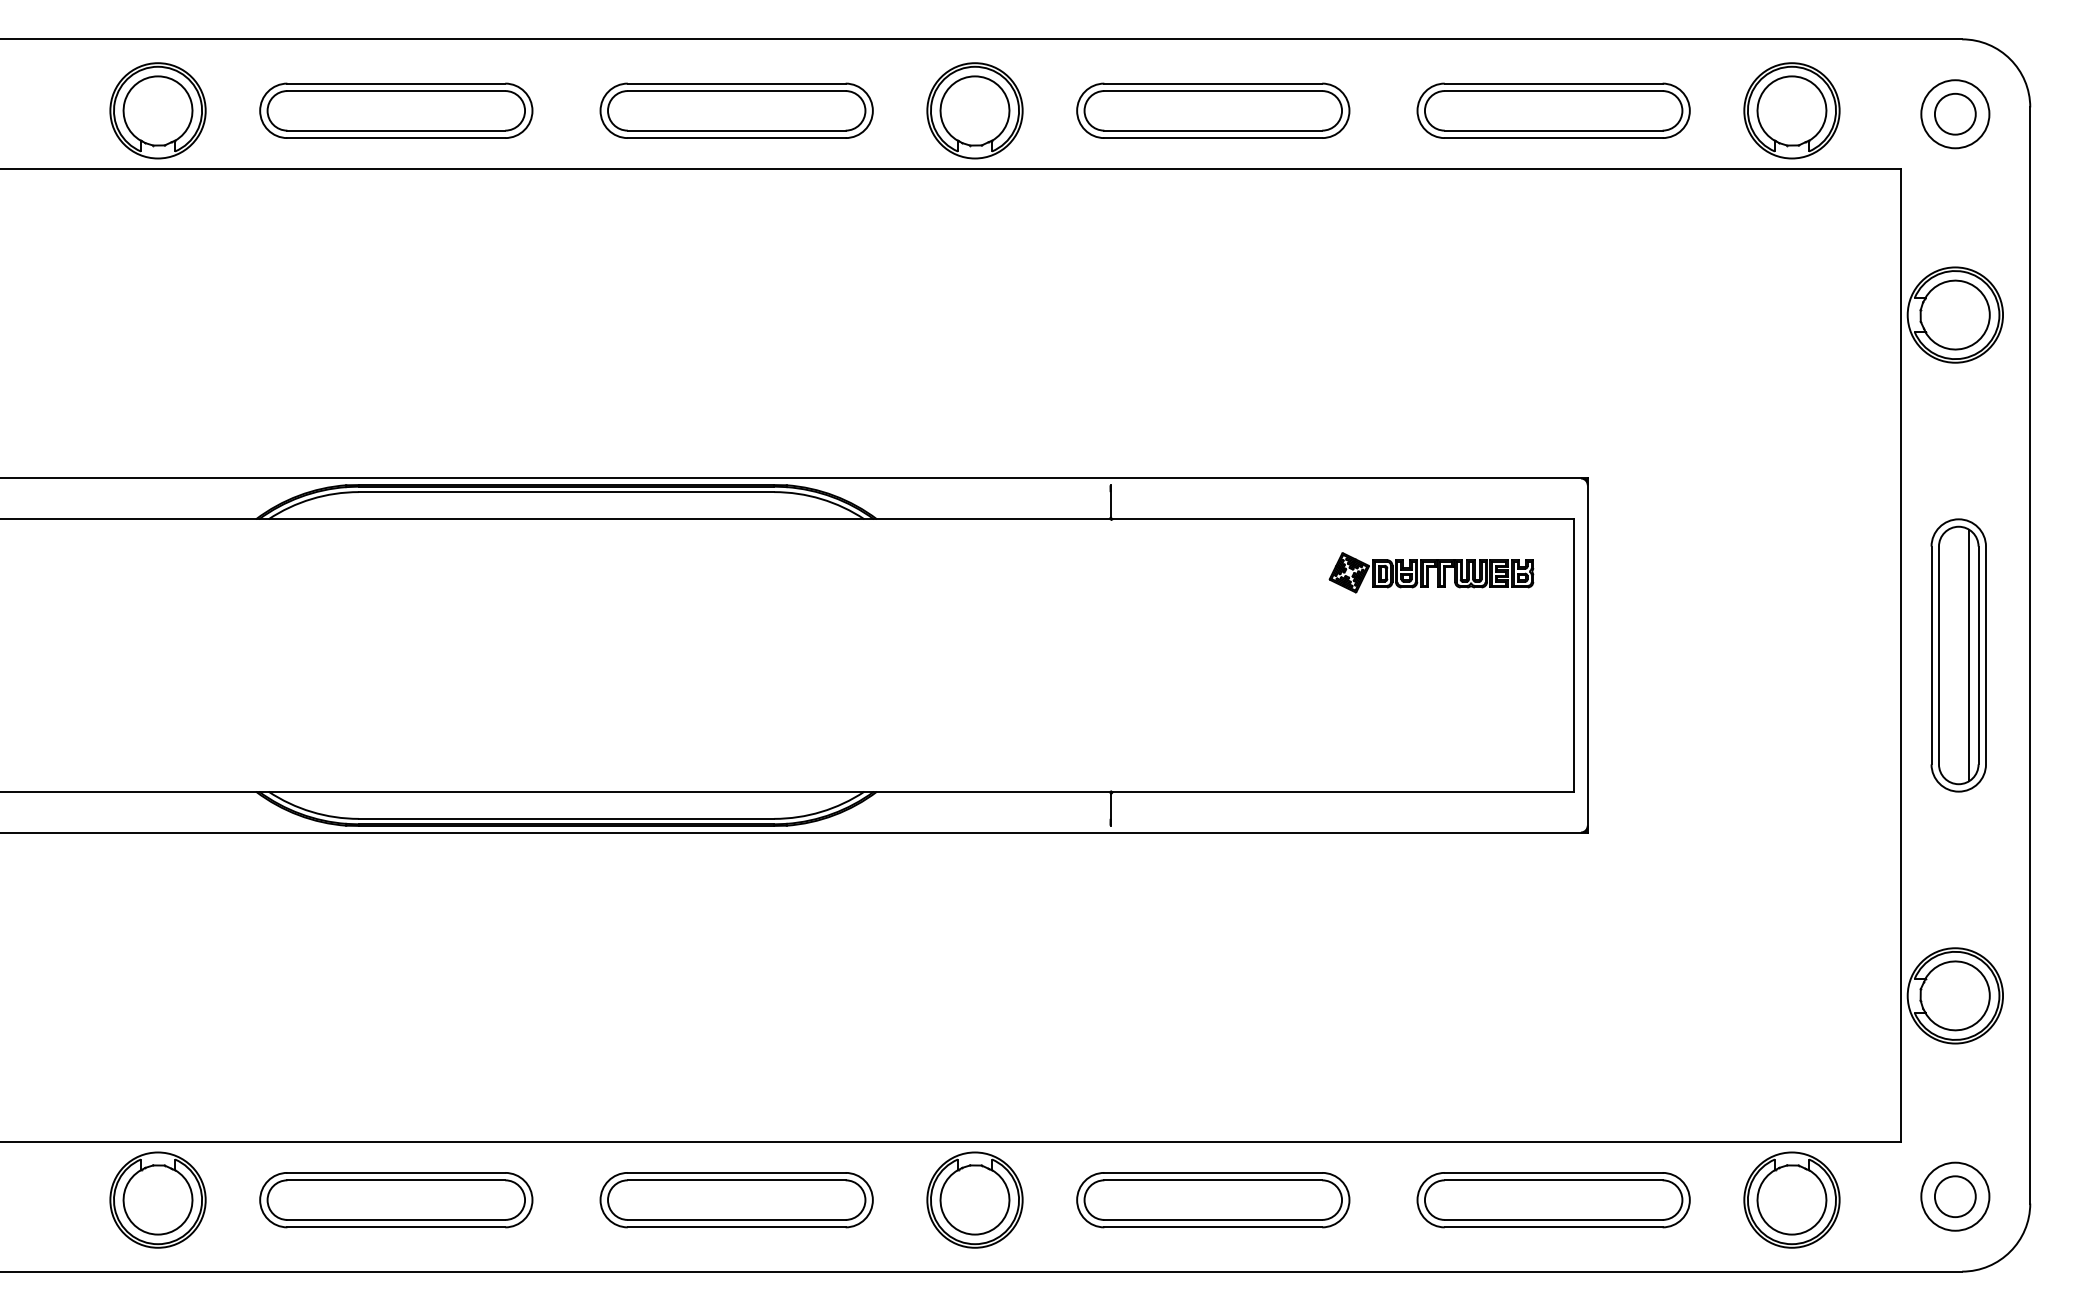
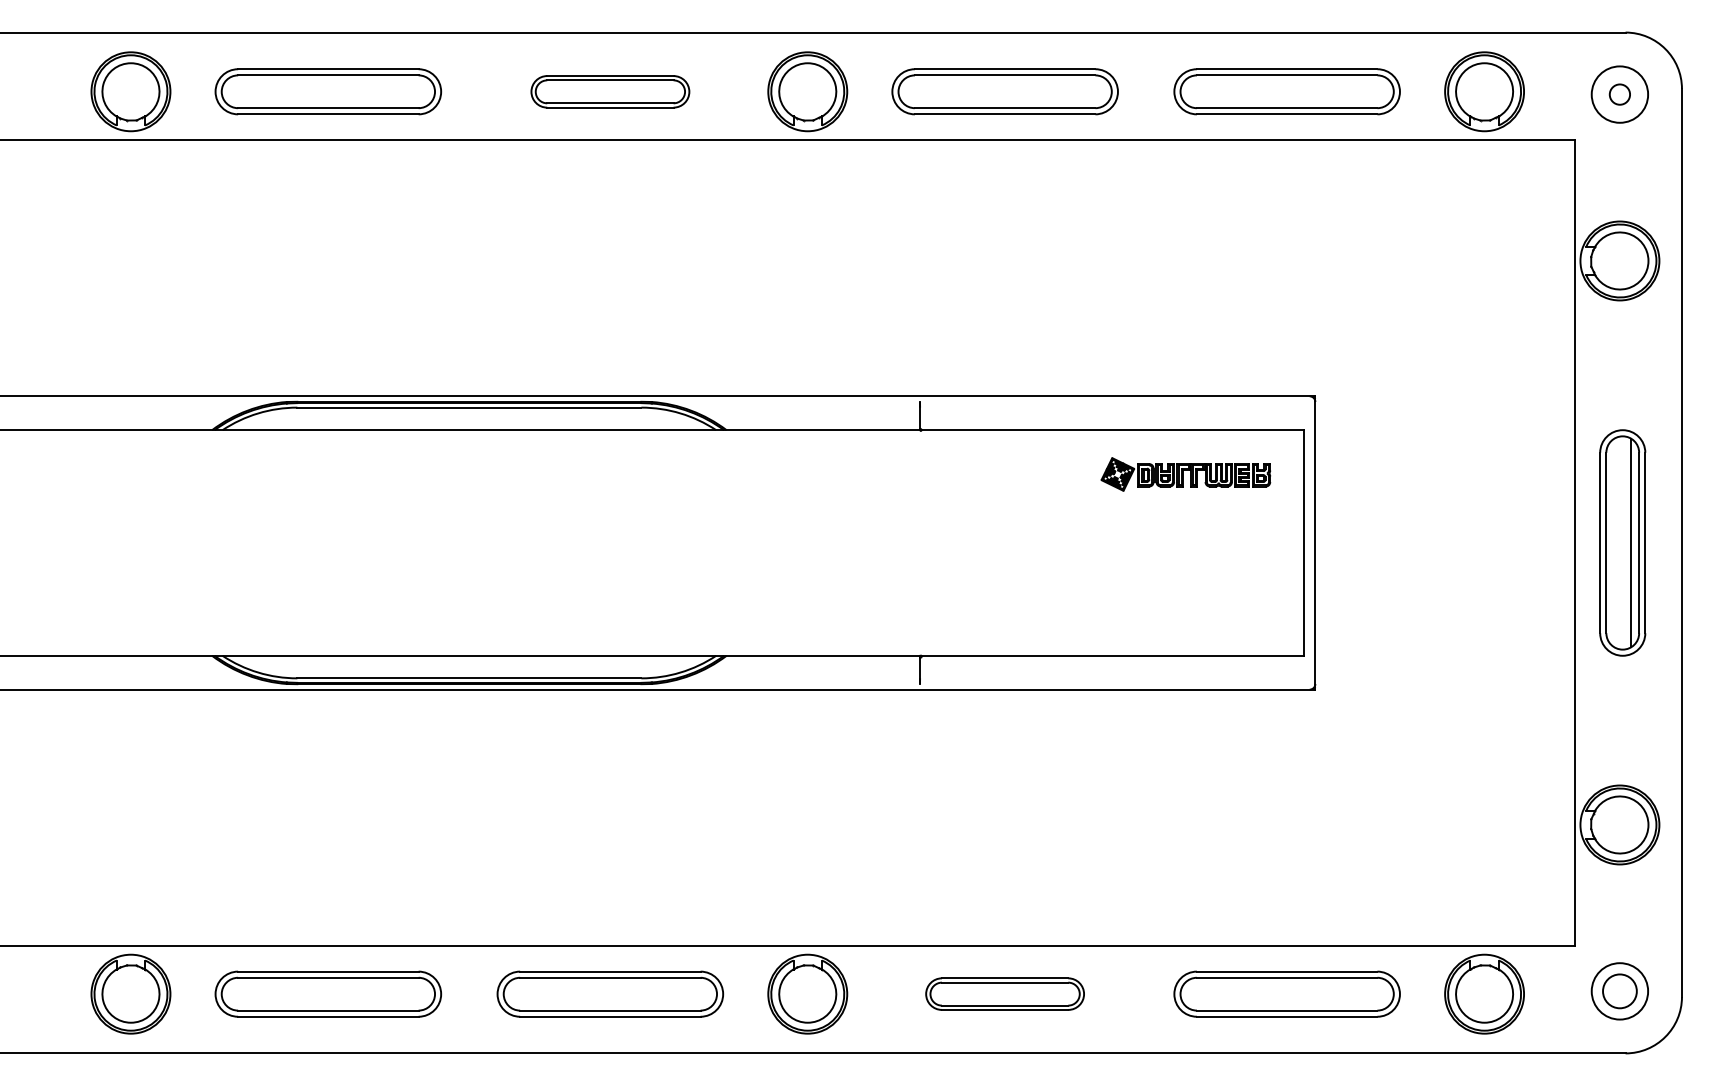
part: (736, 110) -> (610, 91), size x0.7
circle: (1954, 114) -> (1619, 94), size x0.6
part: (1212, 1199) -> (1004, 993), size x0.7

